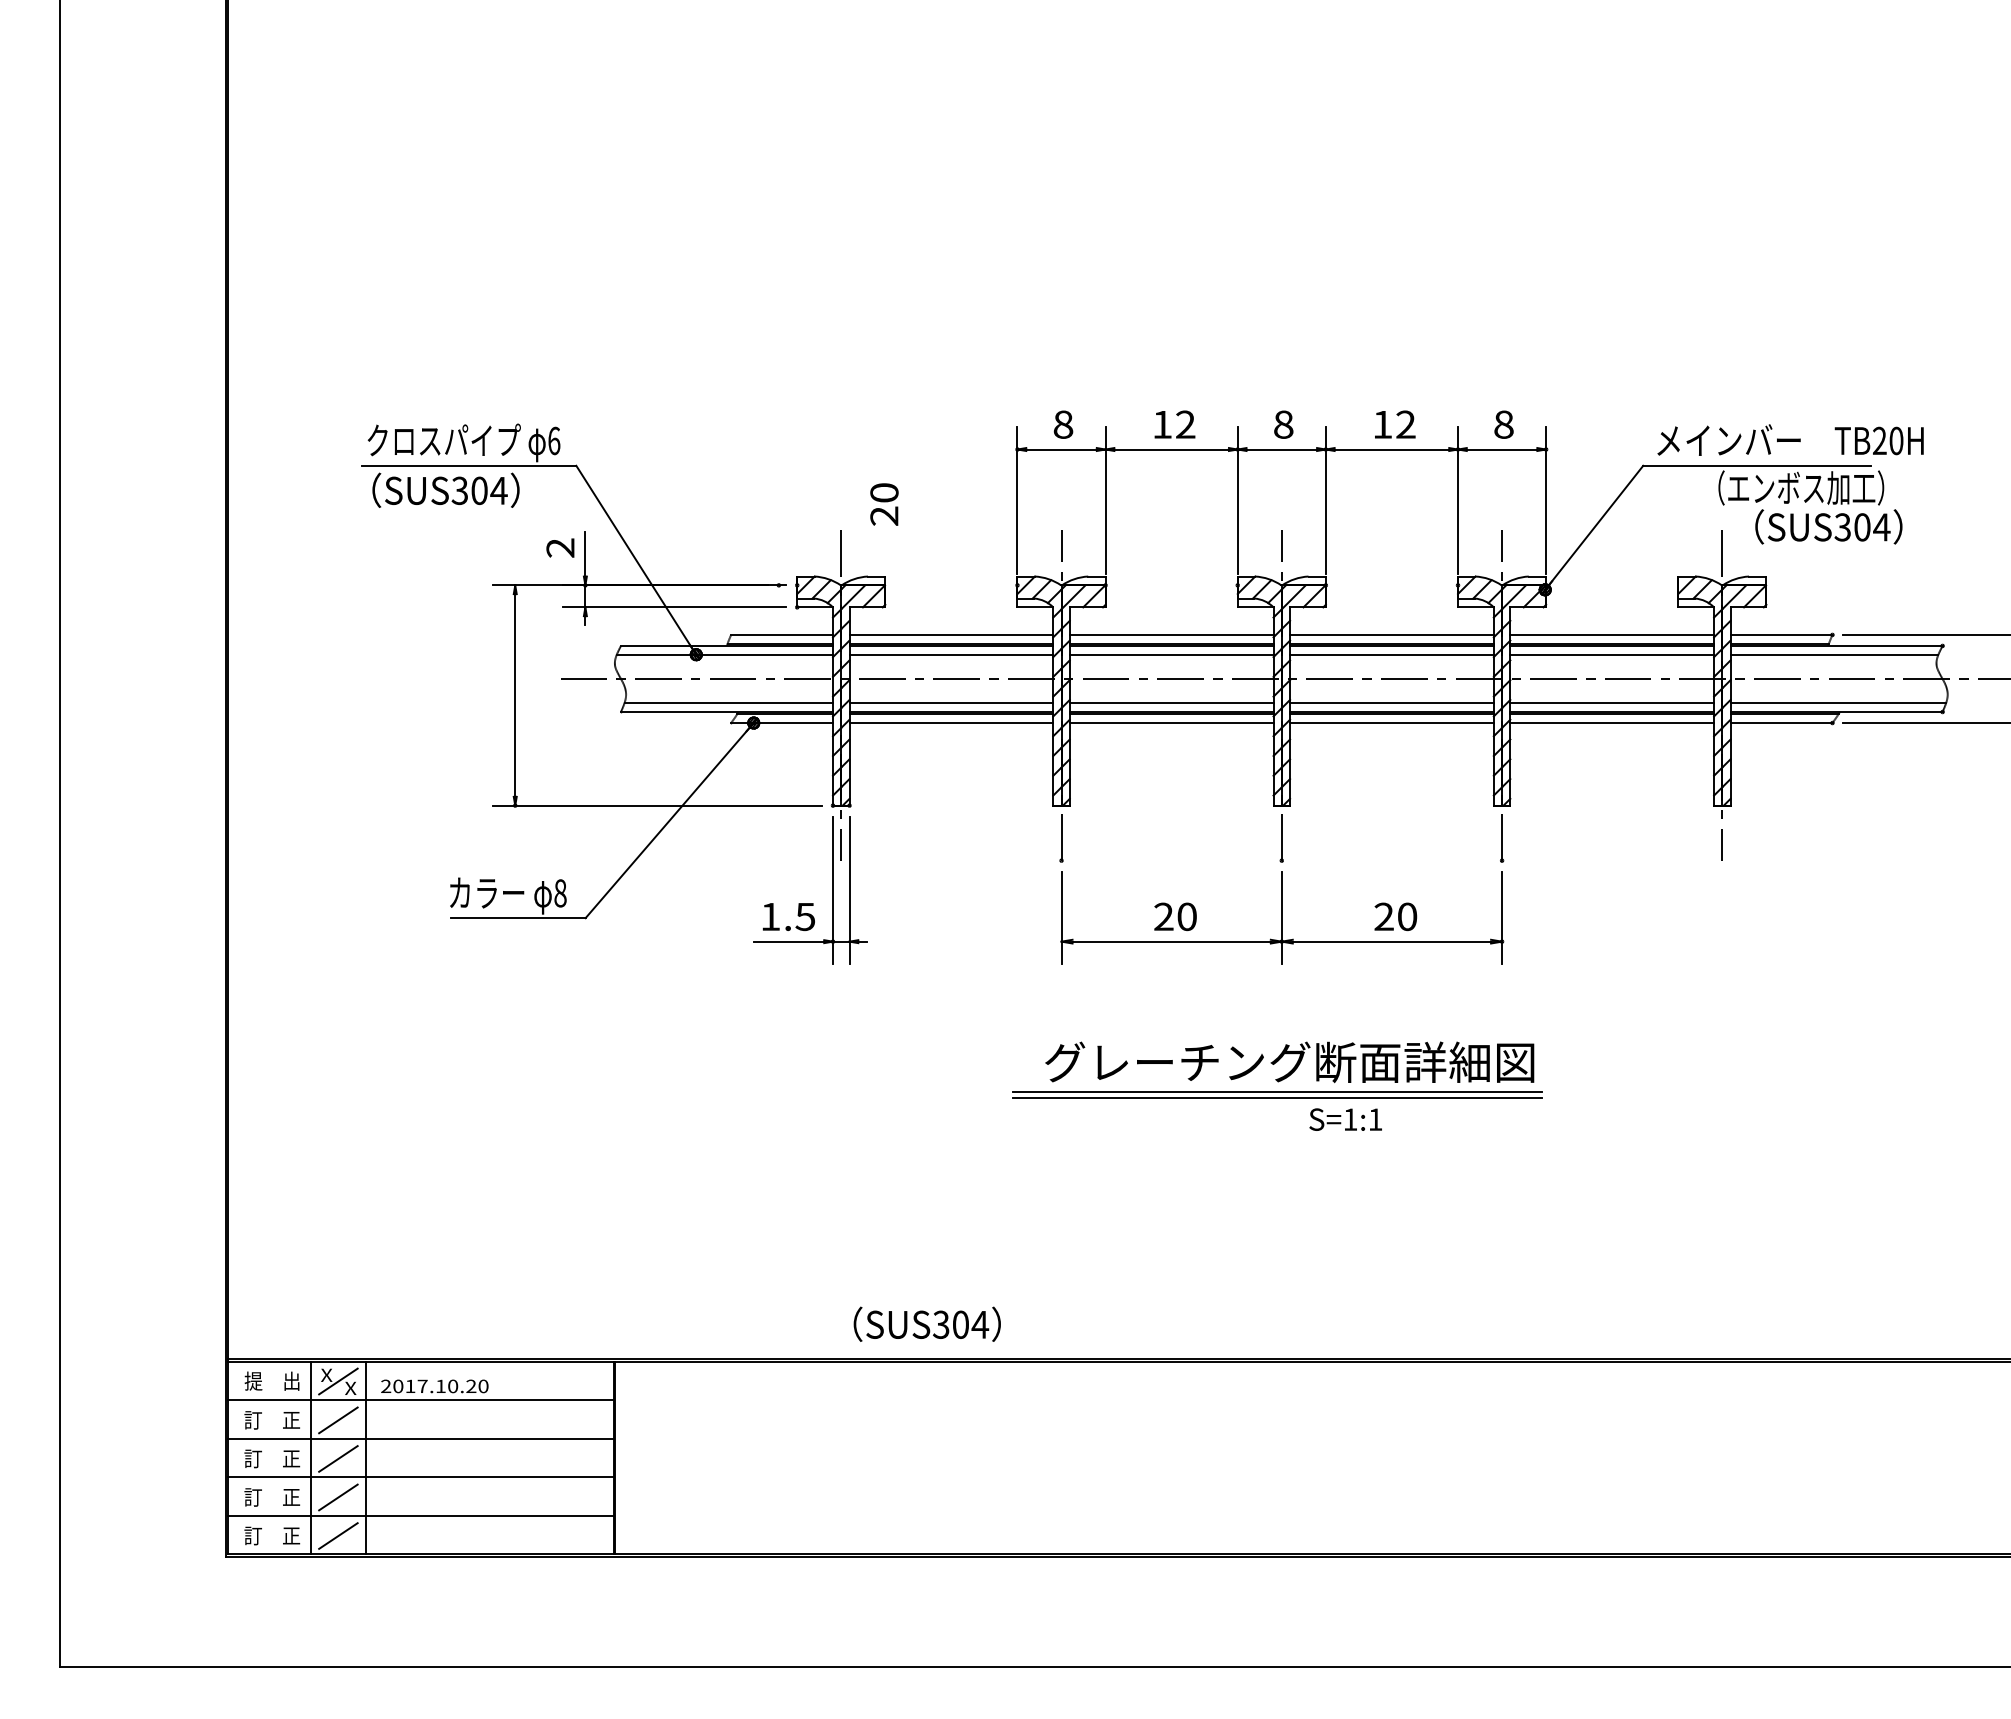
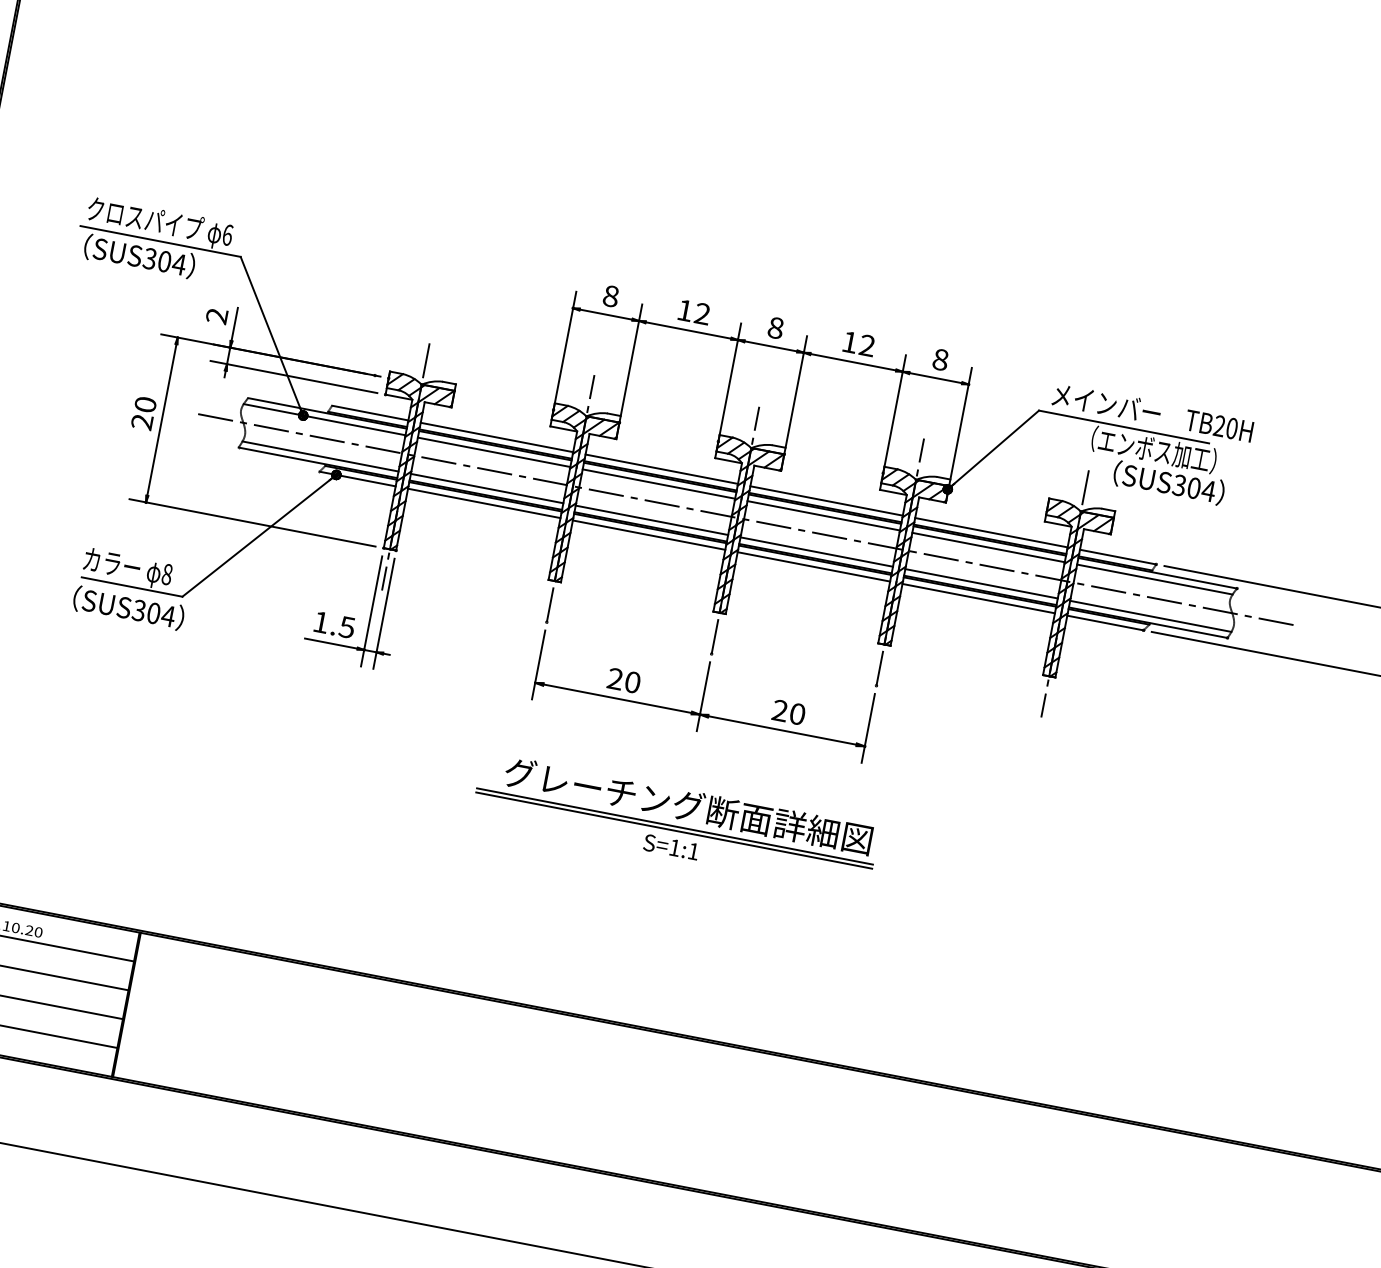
text: (884, 504) -> (143, 413), moved
text: (1345, 1119) -> (671, 847), moved
text: (926, 1323) -> (128, 607), moved

